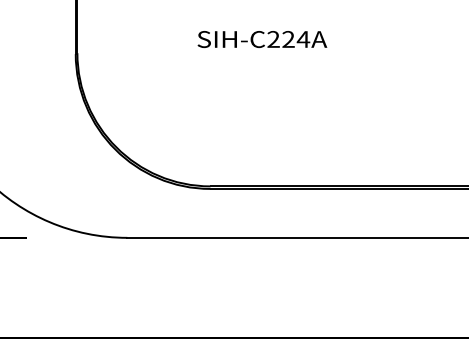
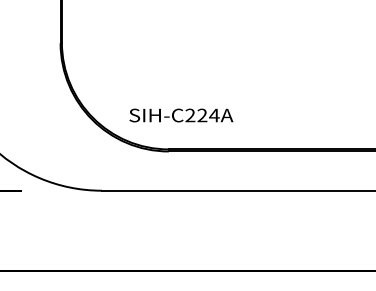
text: (262, 39) -> (181, 115), moved

